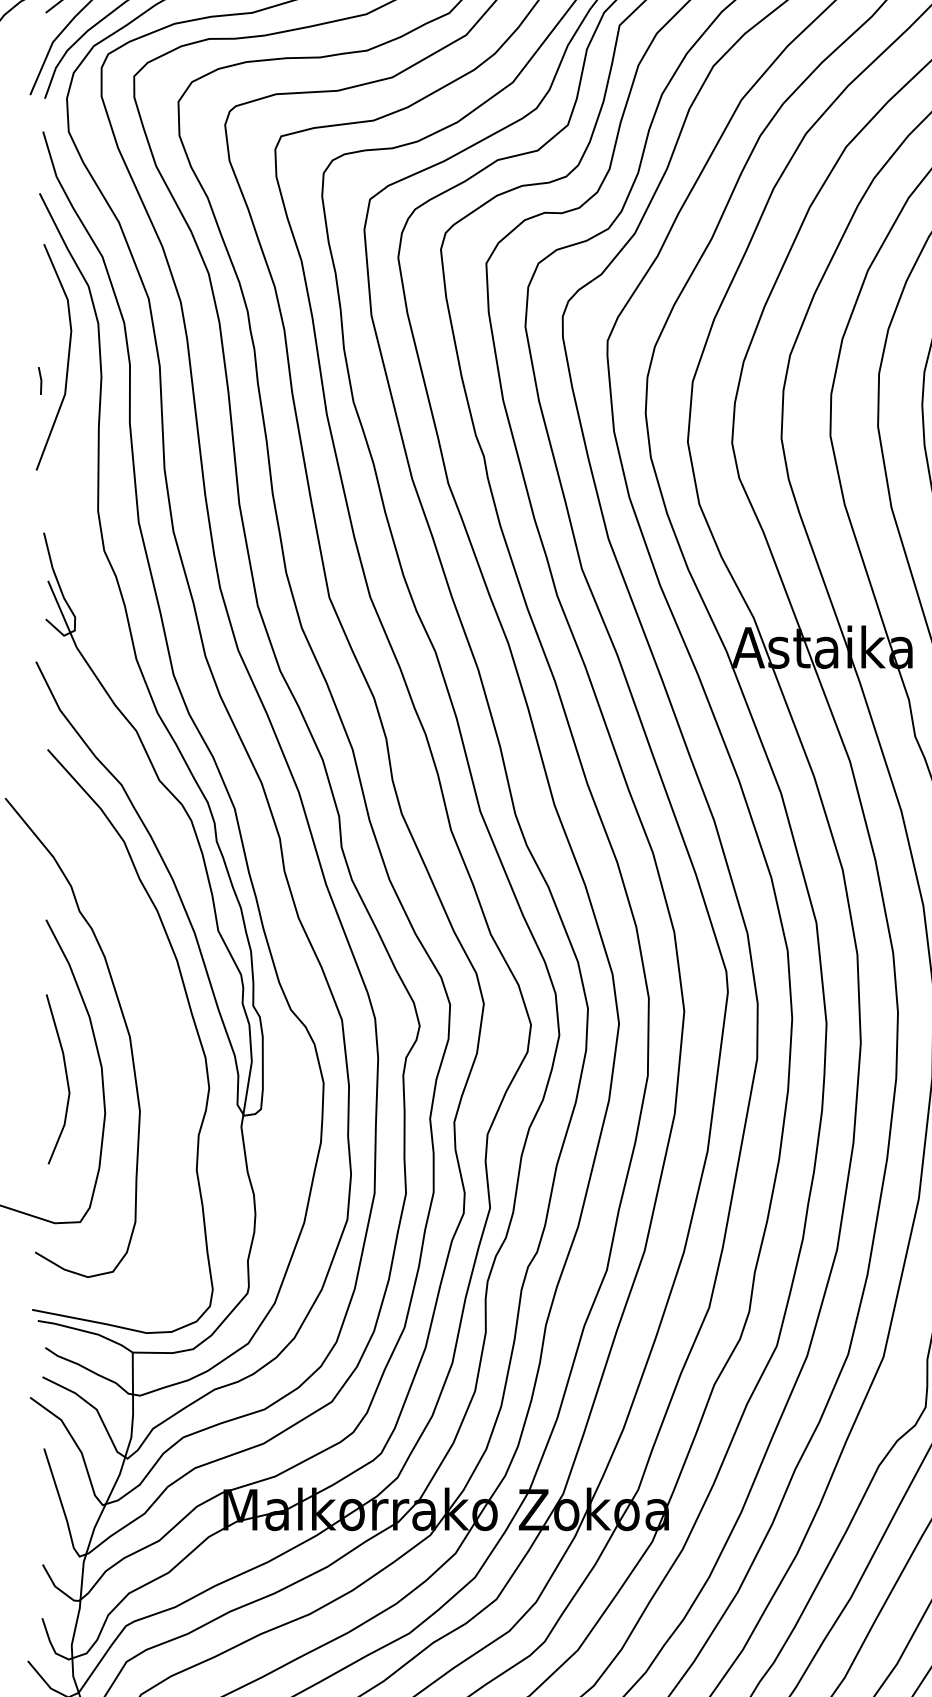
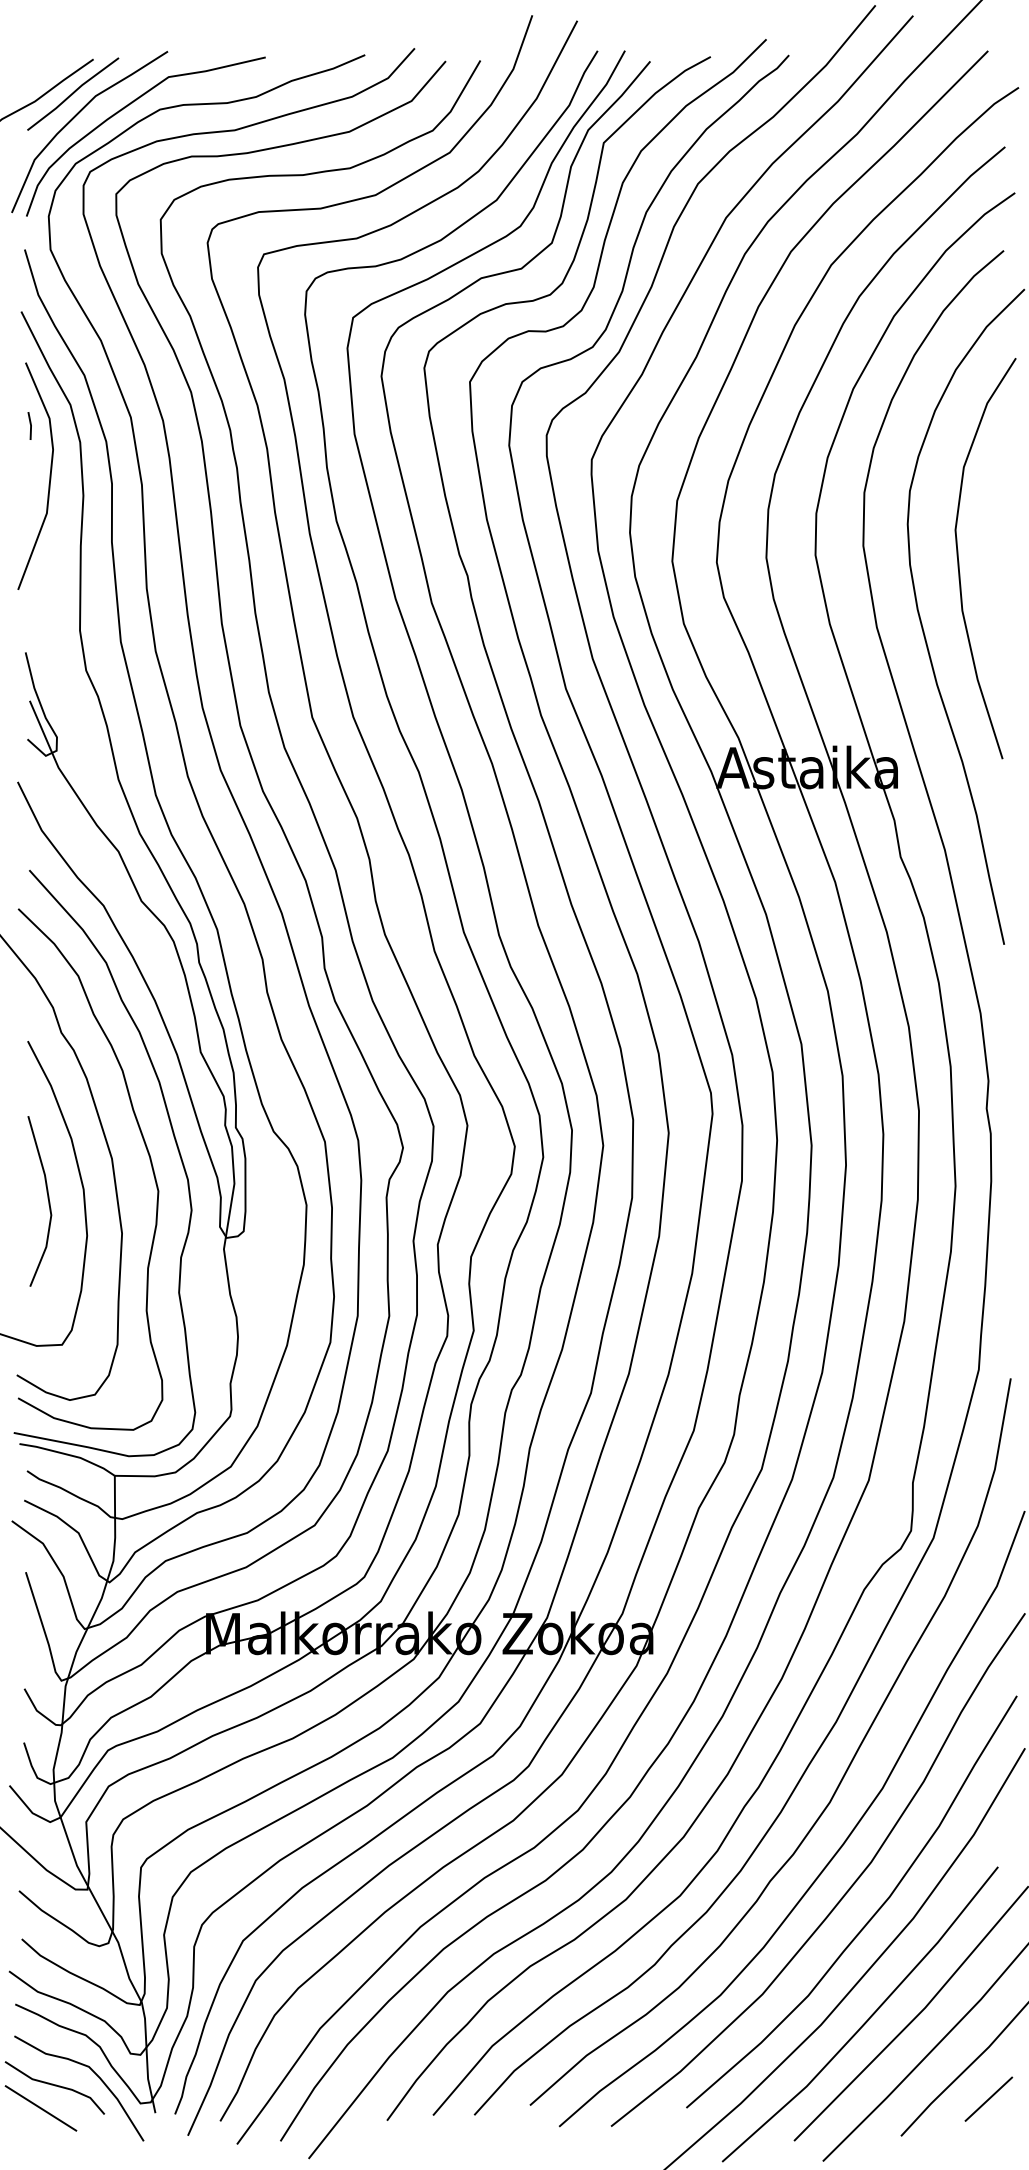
line: (40, 380) -> (30, 425), moved
curve: (164, 1028) -> (146, 1150), added

